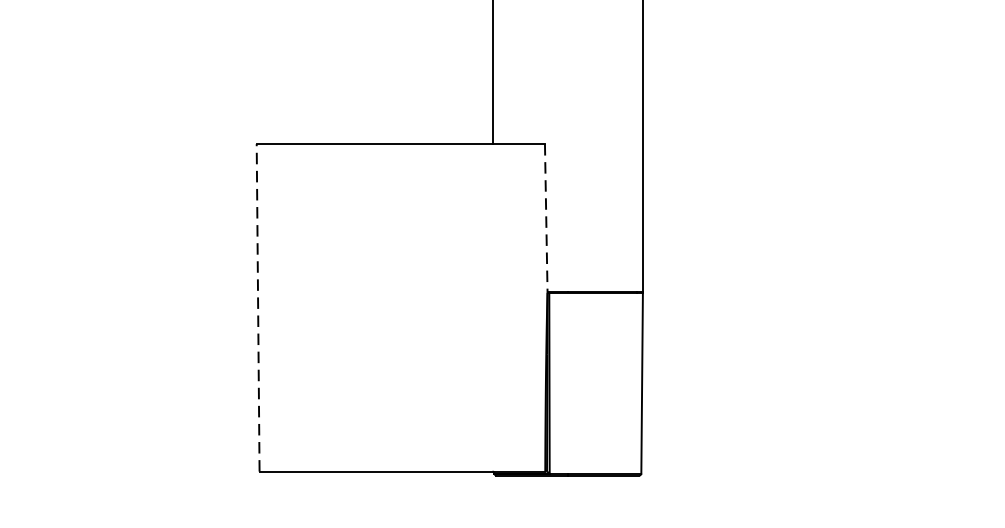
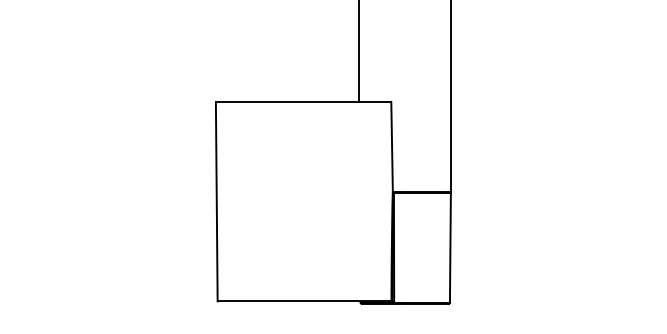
line: (546, 218) -> (392, 147), dashed -> solid
line: (257, 307) -> (216, 201), dashed -> solid

